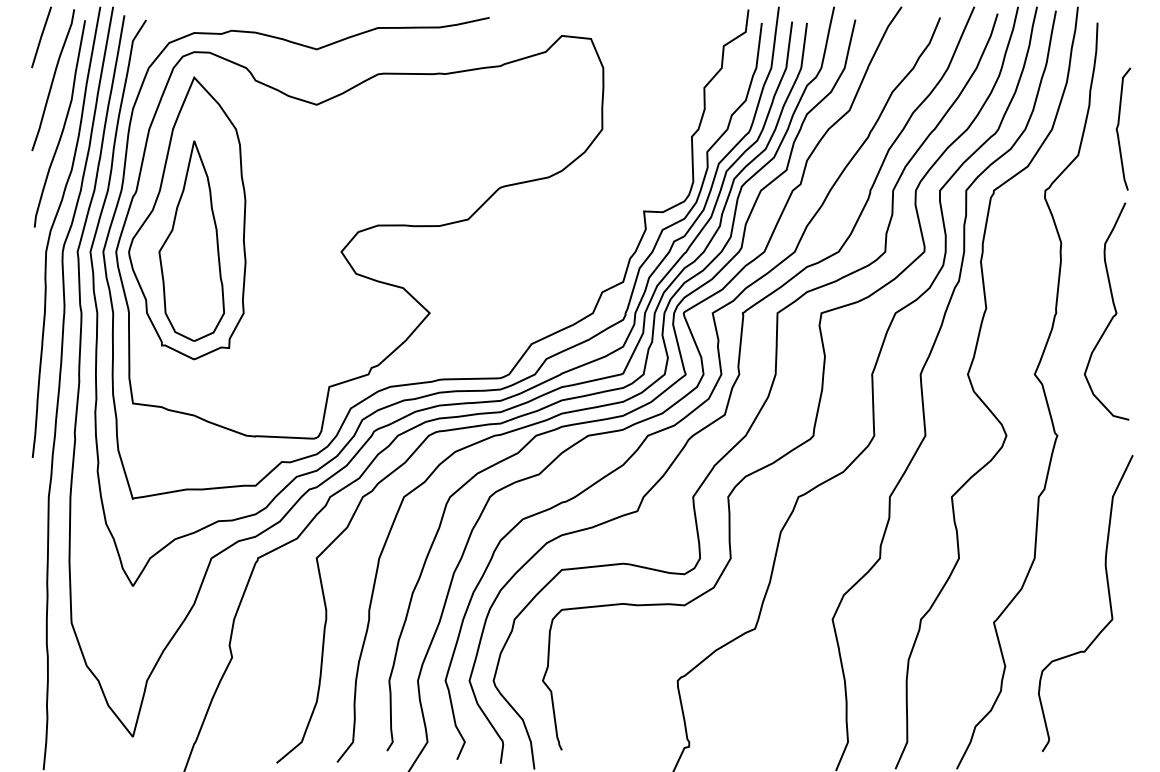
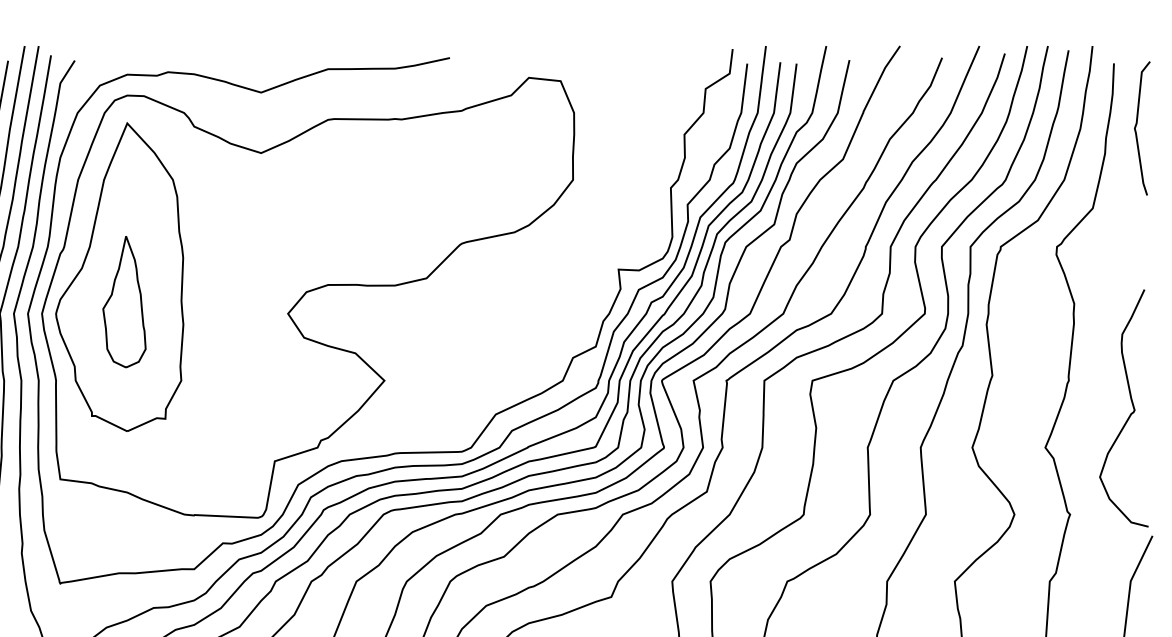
curve: (1118, 127) -> (1136, 126), moved
part: (191, 240) -> (124, 301), size x0.6
curve: (1112, 316) -> (1130, 413), moved

